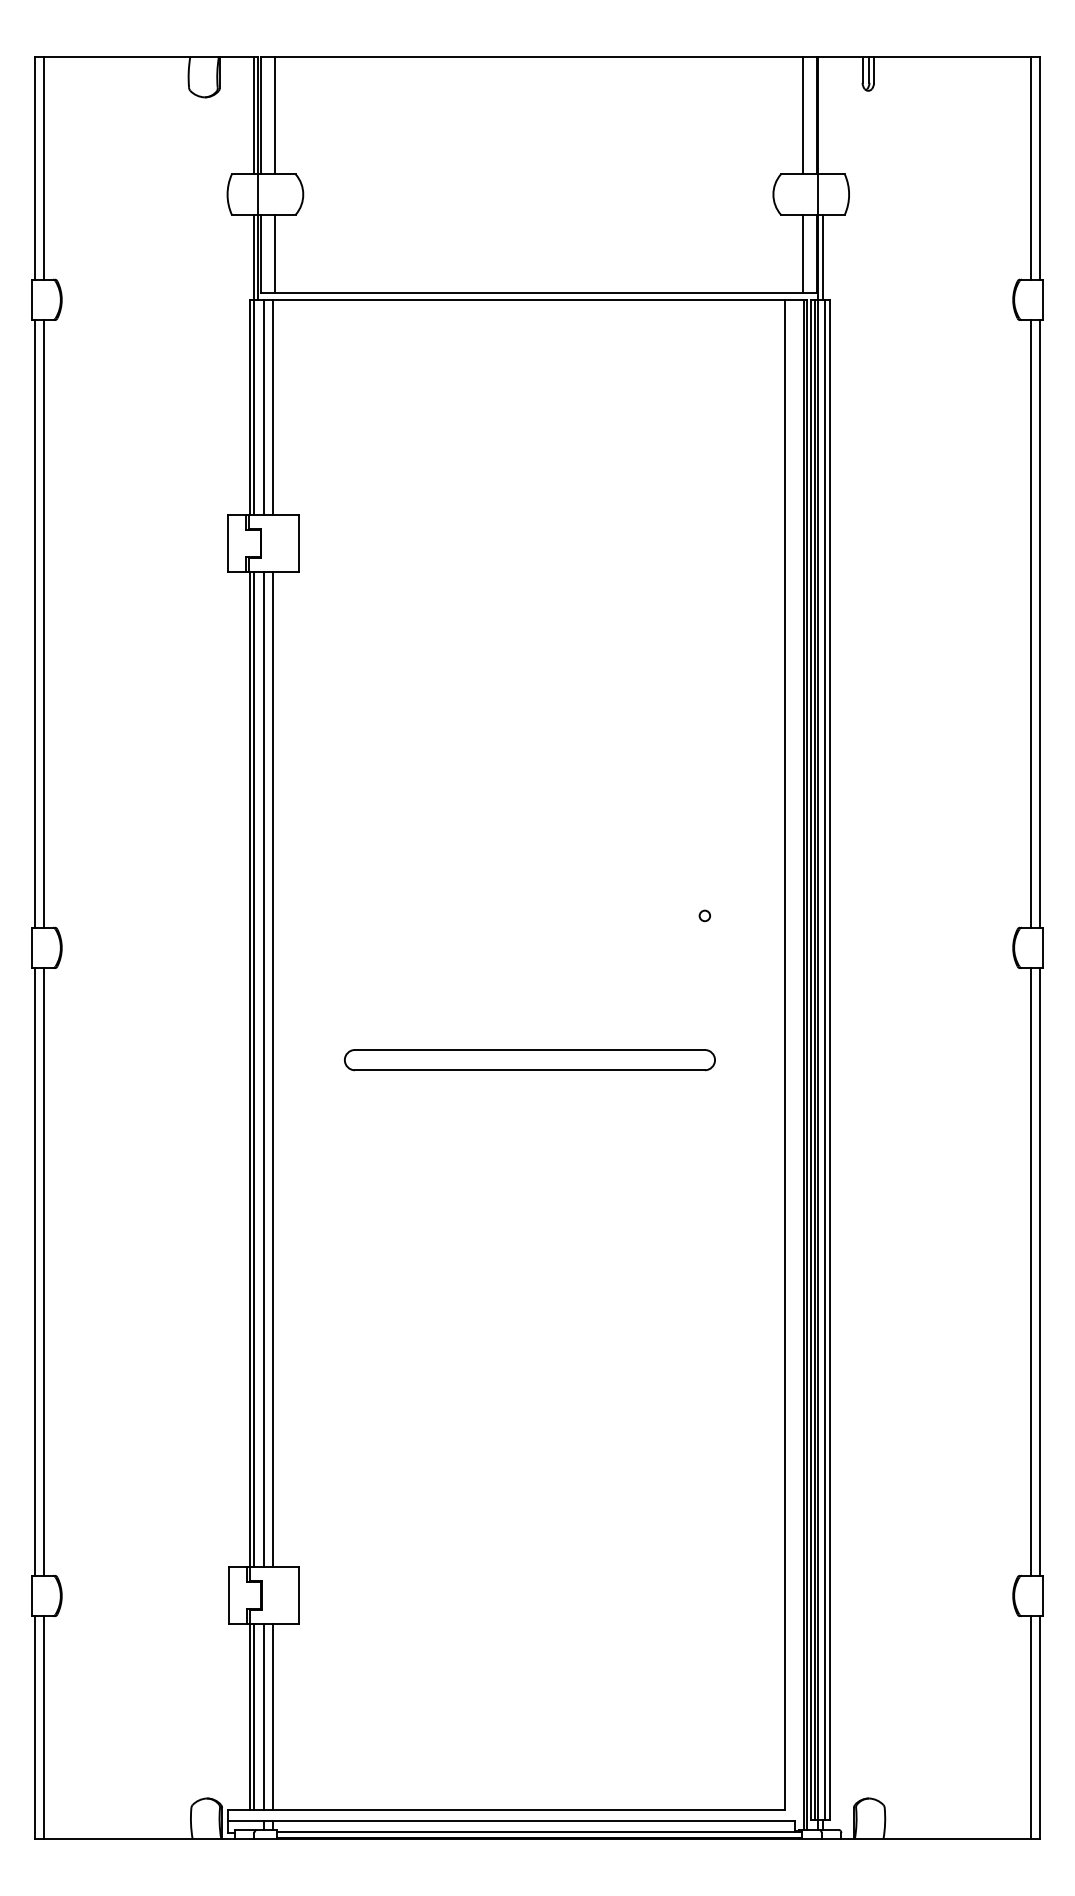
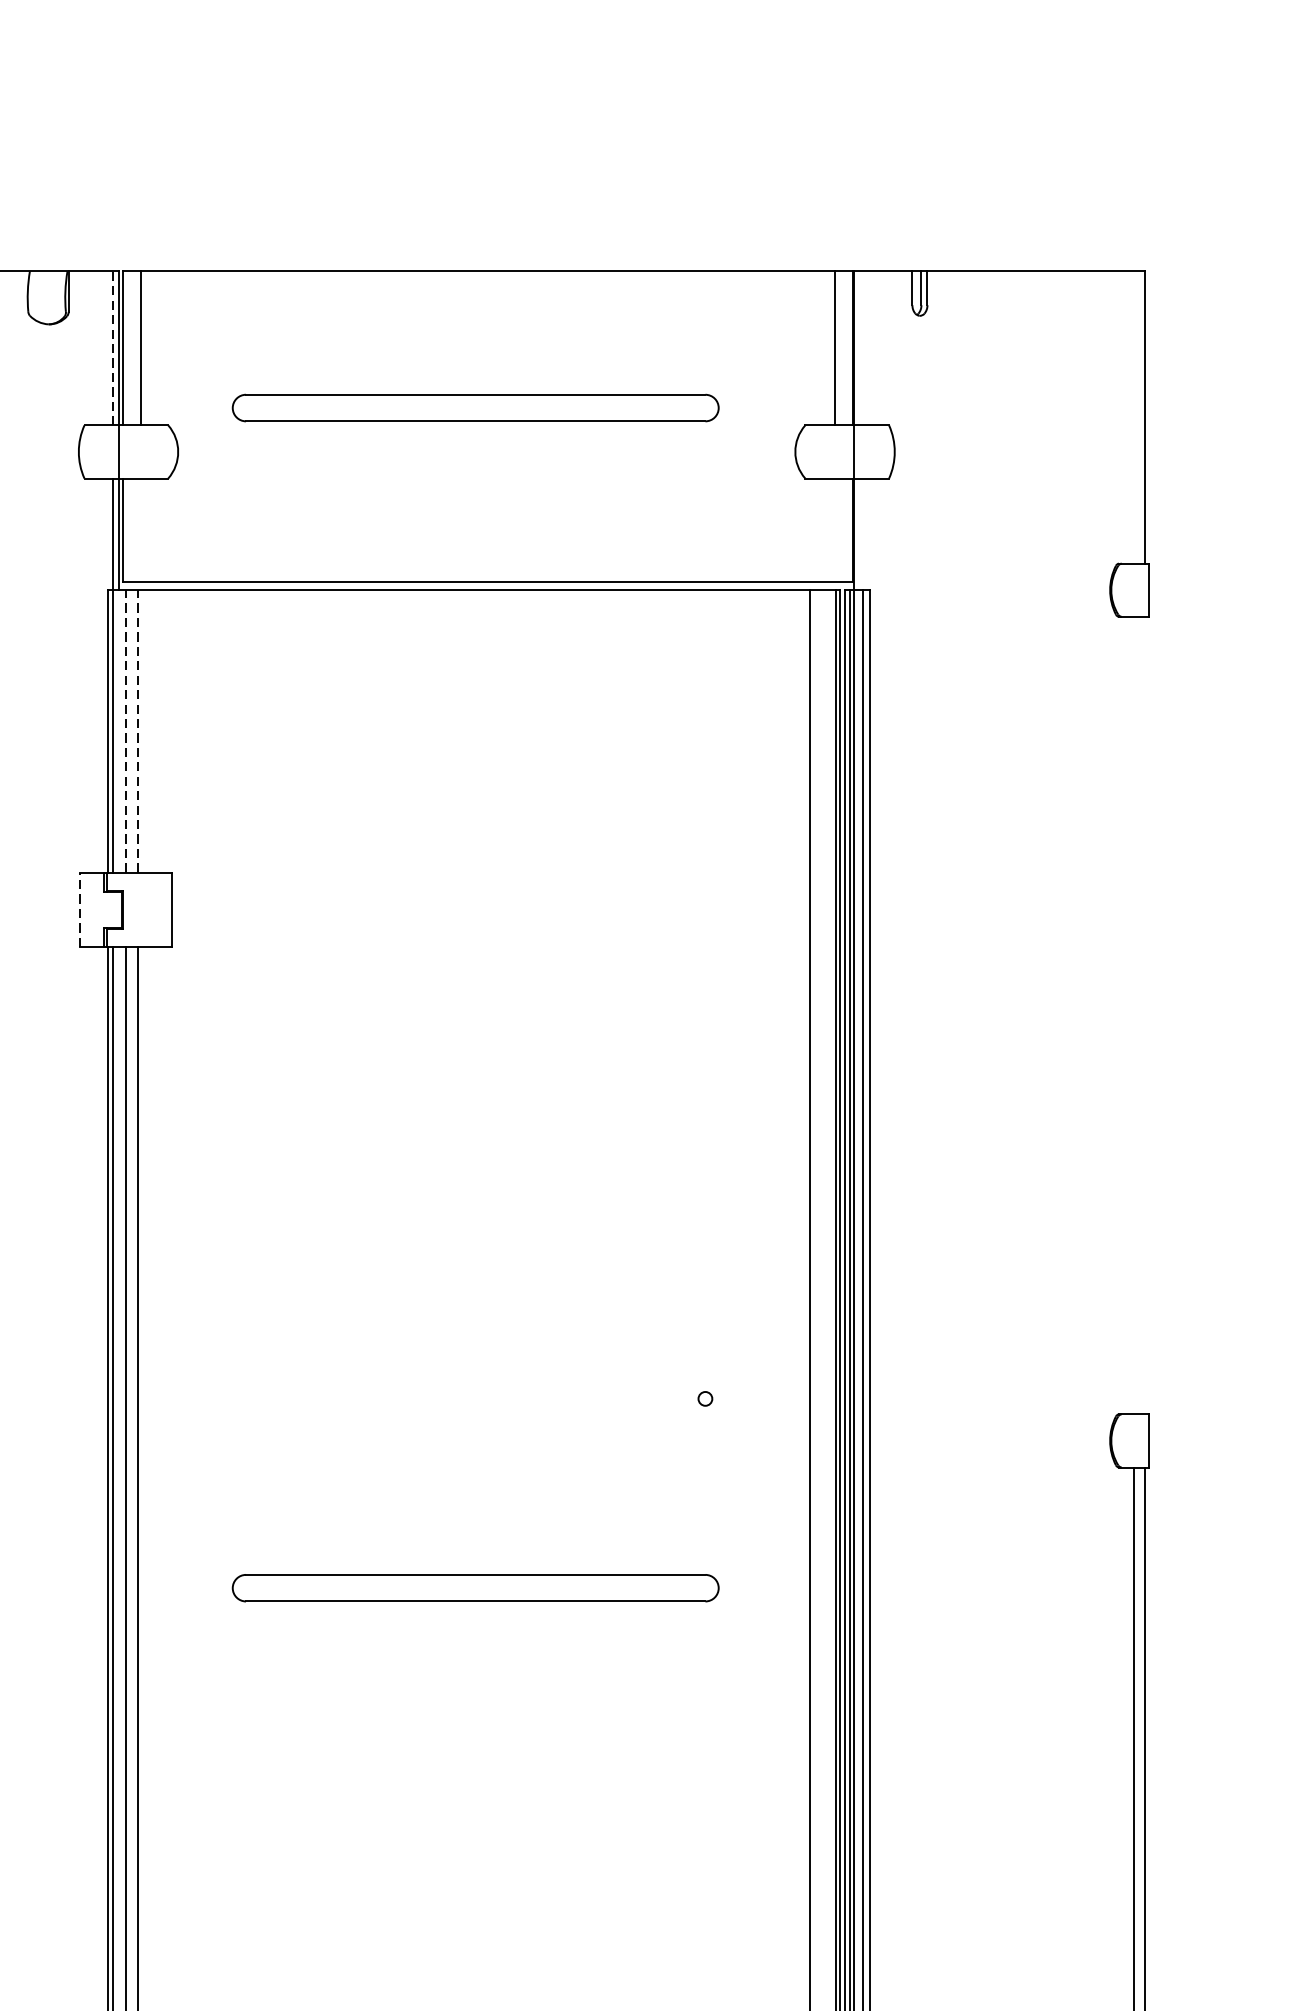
line: (253, 115) -> (112, 348), solid -> dashed
part: (529, 161) -> (475, 408), added
line: (1031, 167) -> (1134, 416), removed
line: (275, 253) -> (141, 529), removed
line: (803, 253) -> (834, 529), removed
line: (822, 256) -> (859, 533), removed
line: (263, 407) -> (125, 731), solid -> dashed
line: (272, 407) -> (137, 731), solid -> dashed
line: (228, 542) -> (80, 908), solid -> dashed
line: (1031, 623) -> (1134, 1015), removed
line: (1040, 623) -> (1145, 1015), removed

